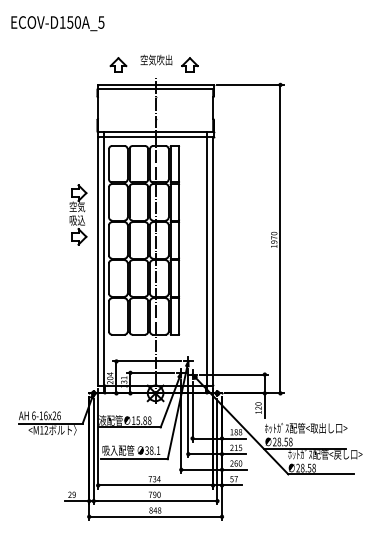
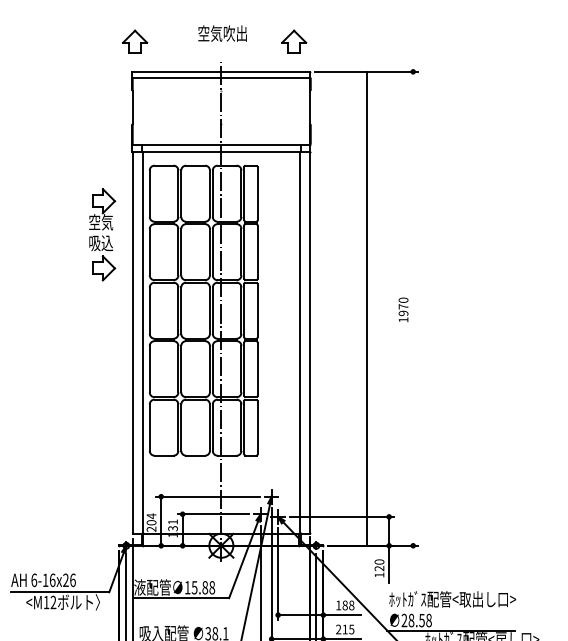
part: (118, 64) -> (135, 40), moved
part: (189, 64) -> (293, 40), moved
part: (78, 214) -> (102, 234), moved
line: (280, 238) -> (367, 307), moved

